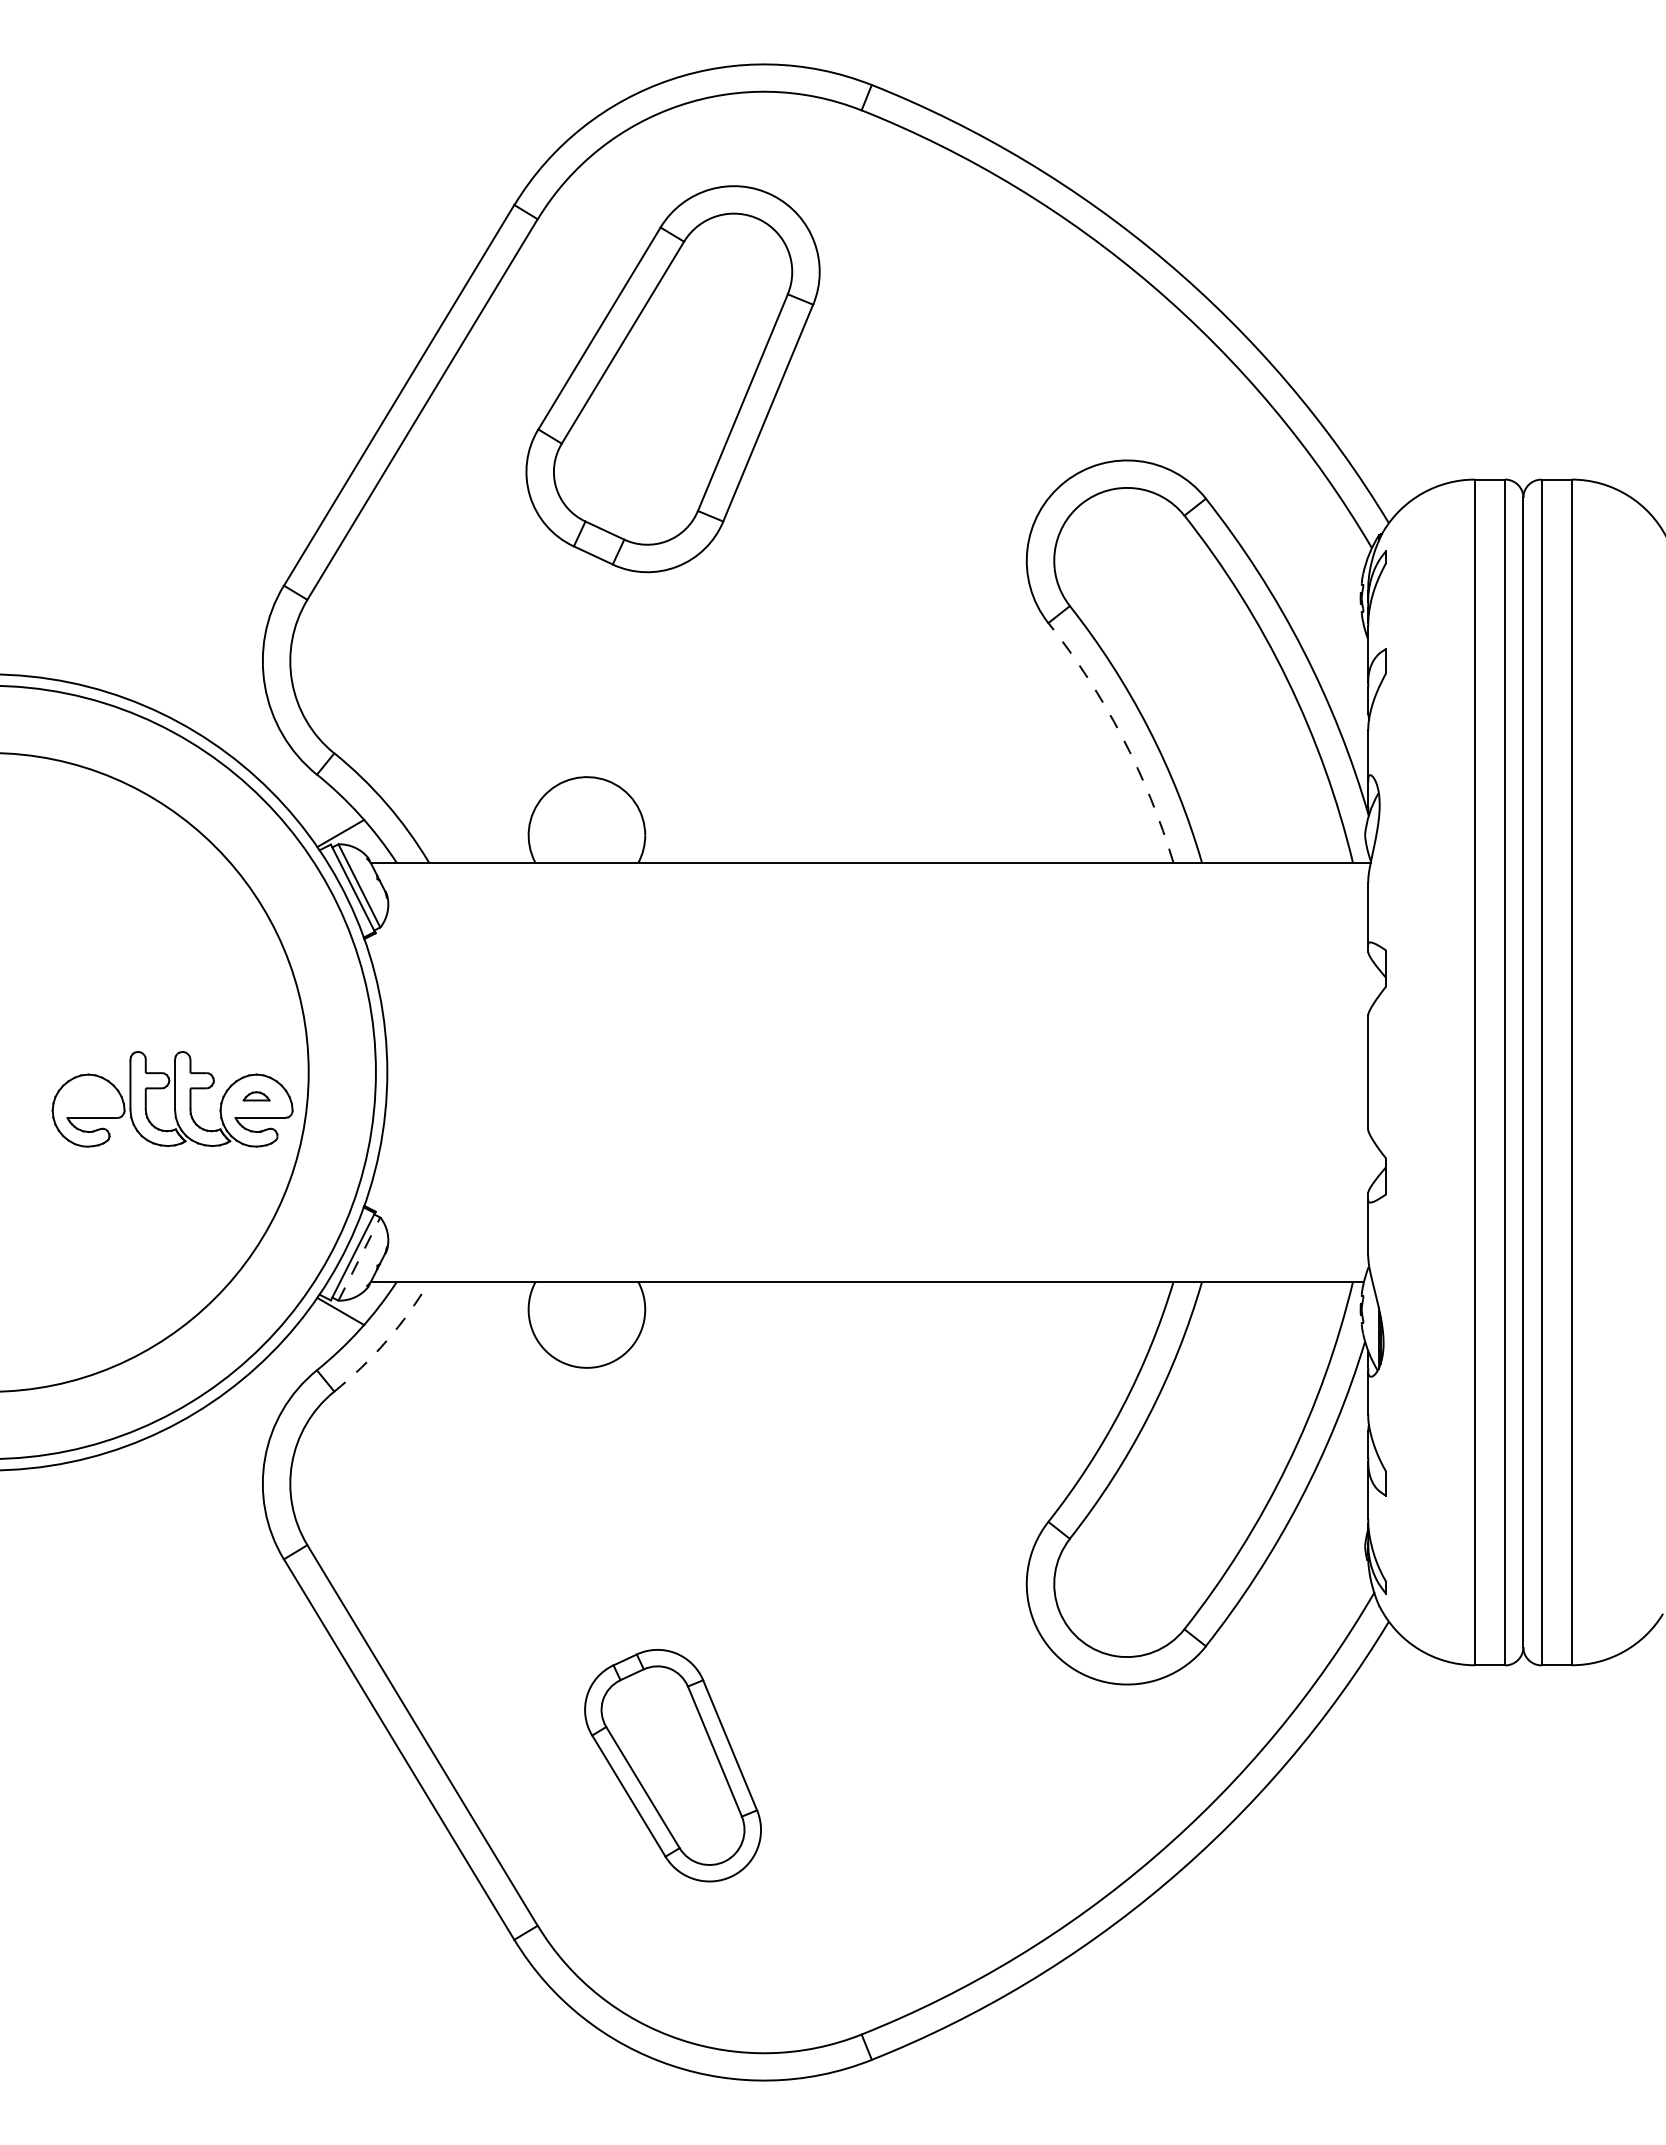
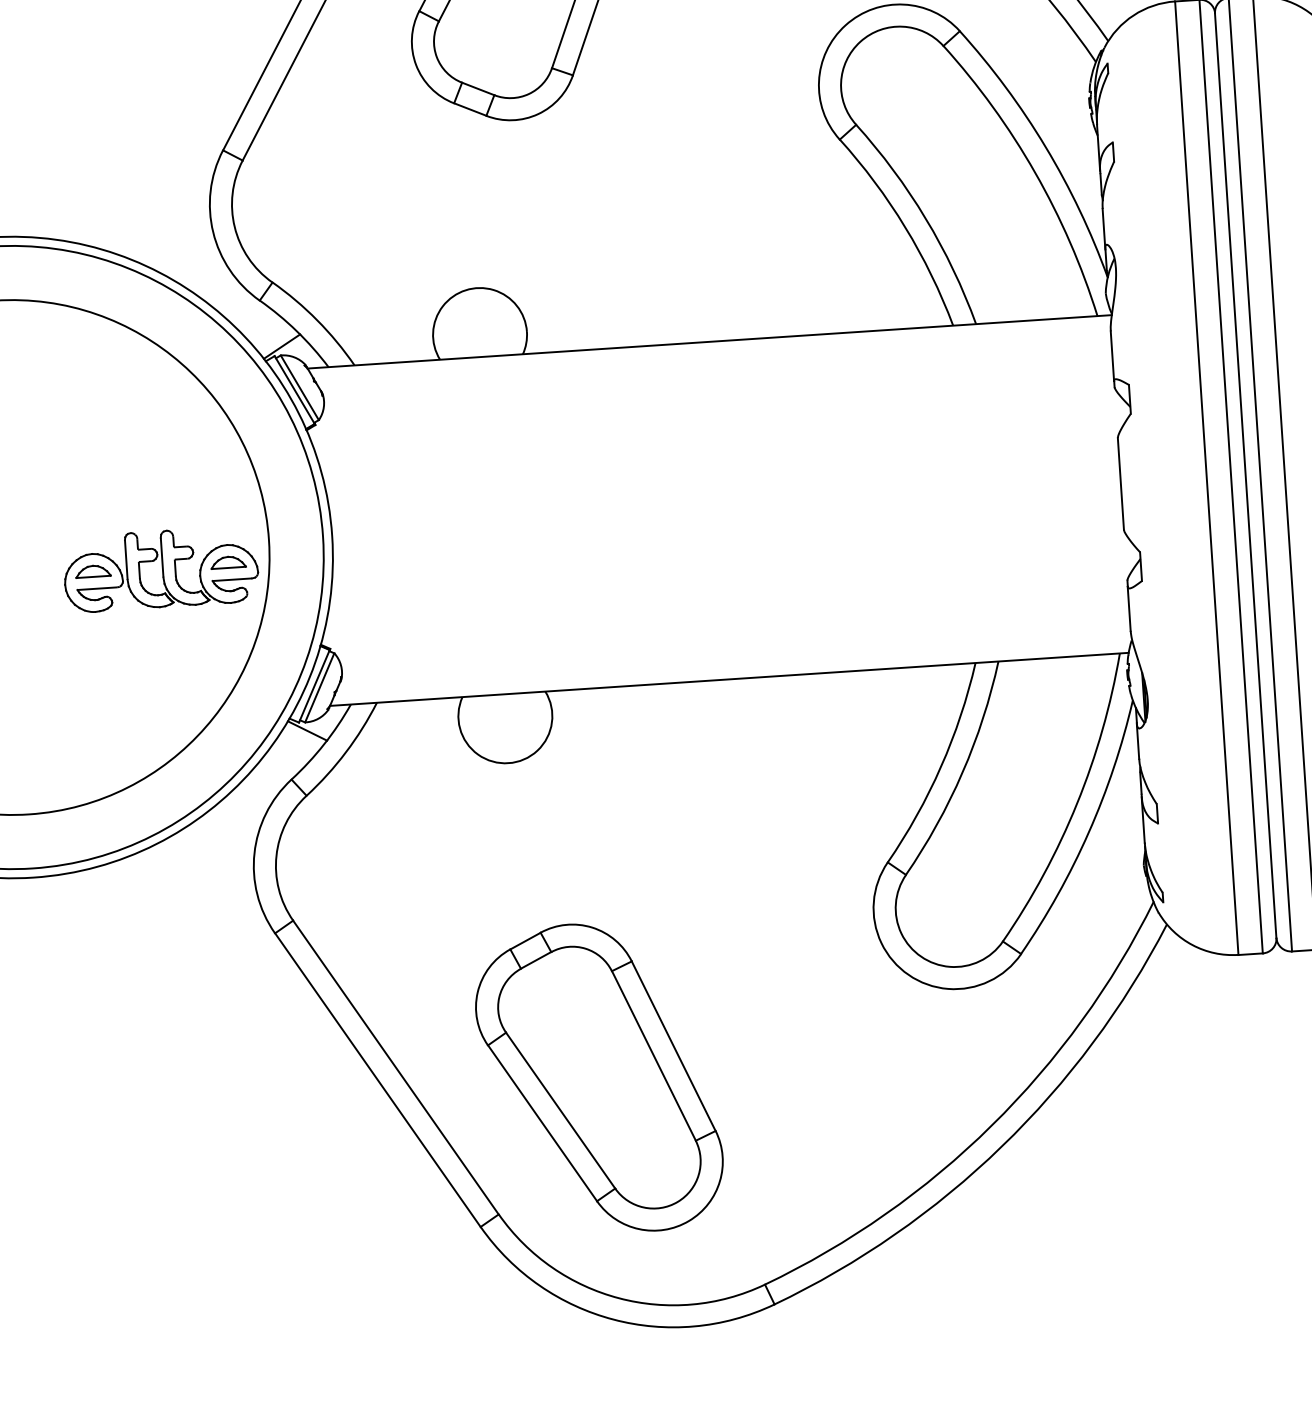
arc: (1122, 736) -> (905, 226), dashed -> solid
part: (88, 1096) -> (93, 571), added
part: (256, 1096) -> (228, 562), size x1.67
line: (359, 1259) -> (319, 688), dashed -> solid
arc: (386, 1341) -> (345, 752), dashed -> solid
part: (672, 1765) -> (598, 1078), size x1.67

